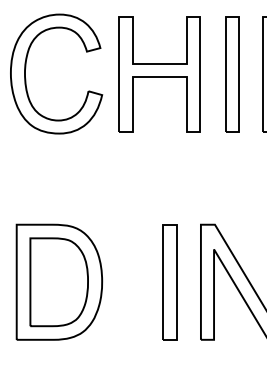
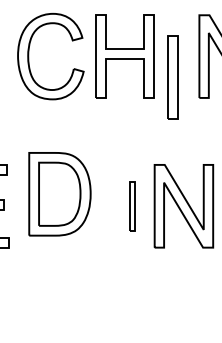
part: (231, 73) -> (172, 77), moved
part: (58, 282) -> (59, 194), moved
part: (170, 282) -> (132, 206), size x0.6

